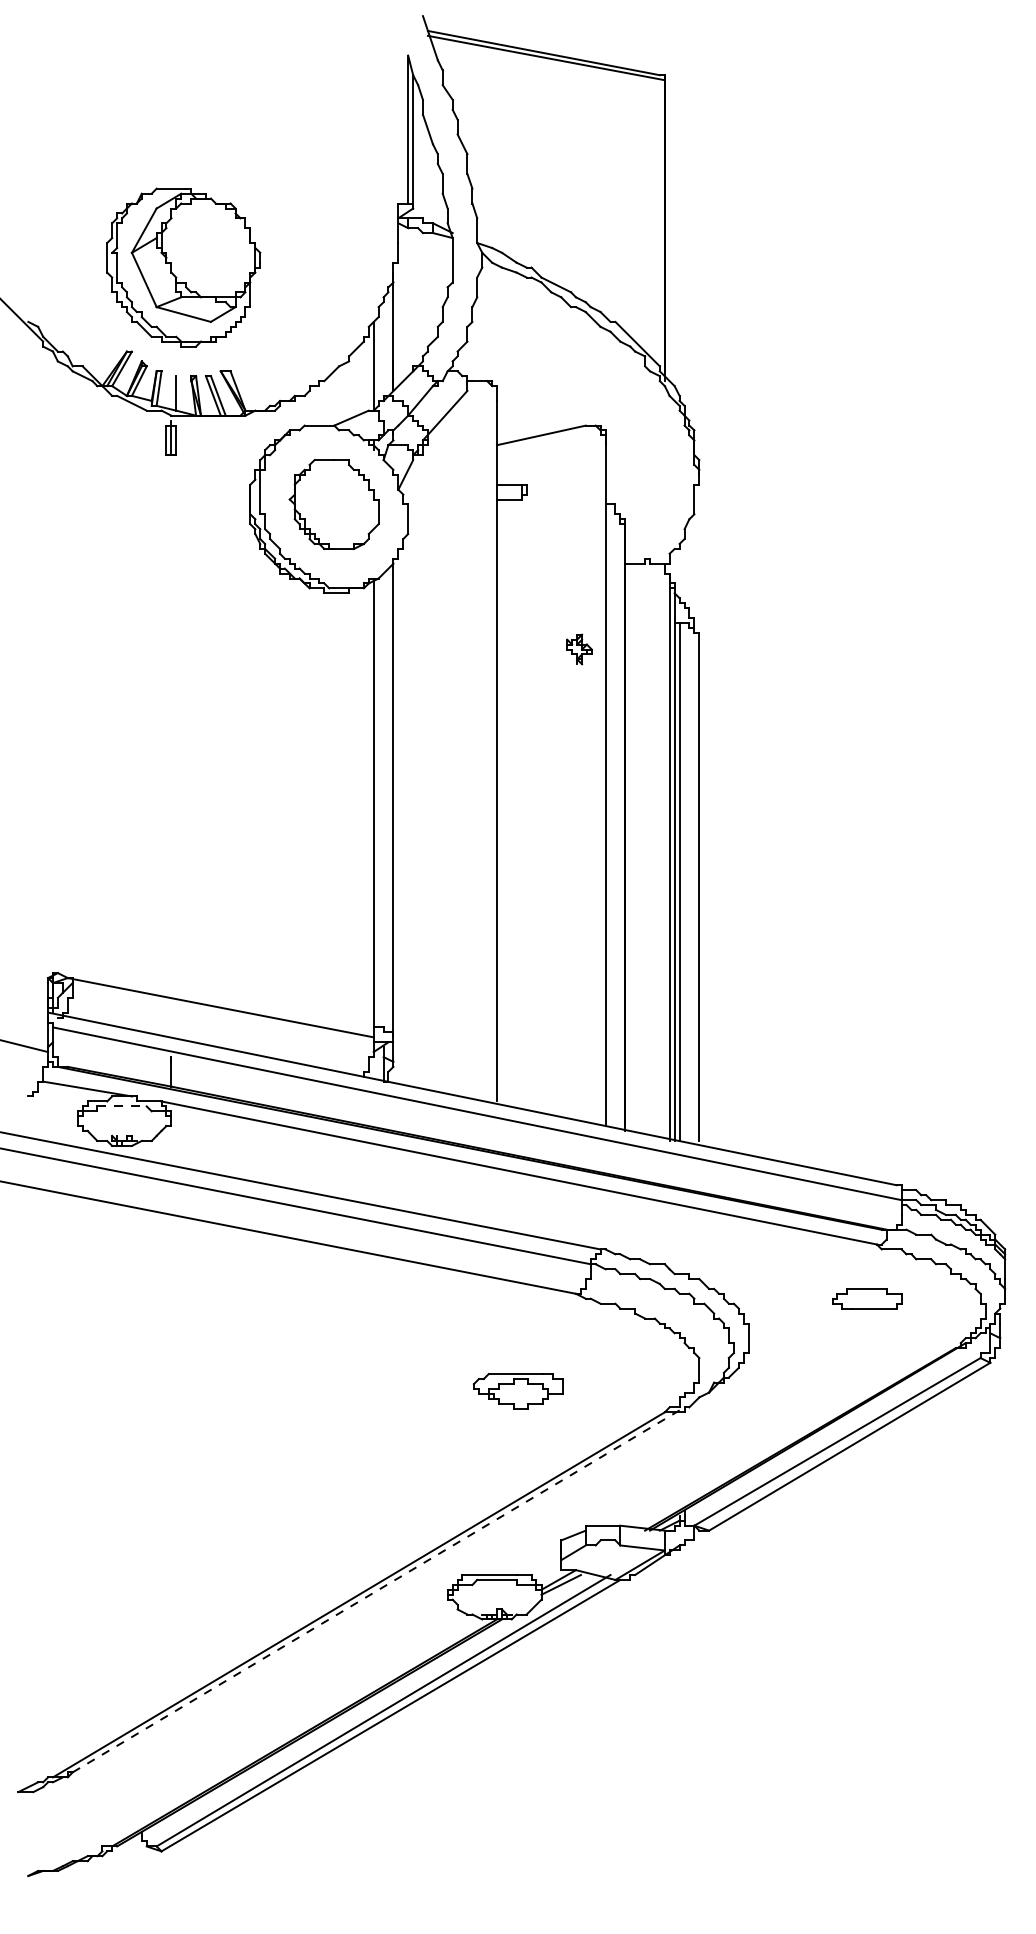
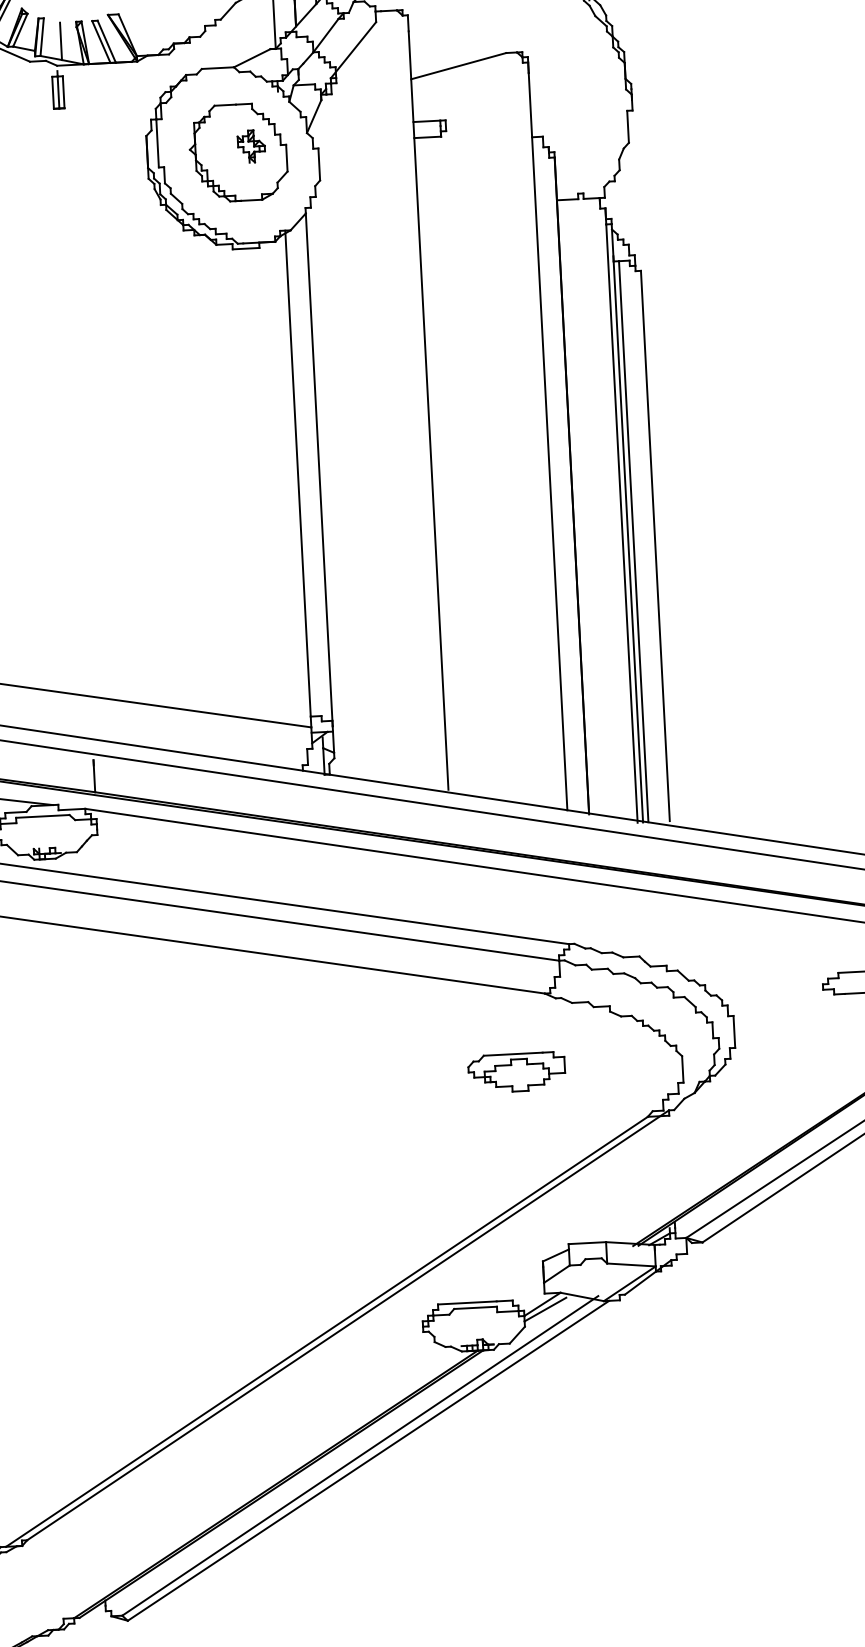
part: (579, 649) -> (251, 146), moved
line: (122, 1106) -> (43, 816), dashed -> solid
part: (518, 1391) -> (517, 1072), moved
line: (379, 1589) -> (348, 1324), dashed -> solid

